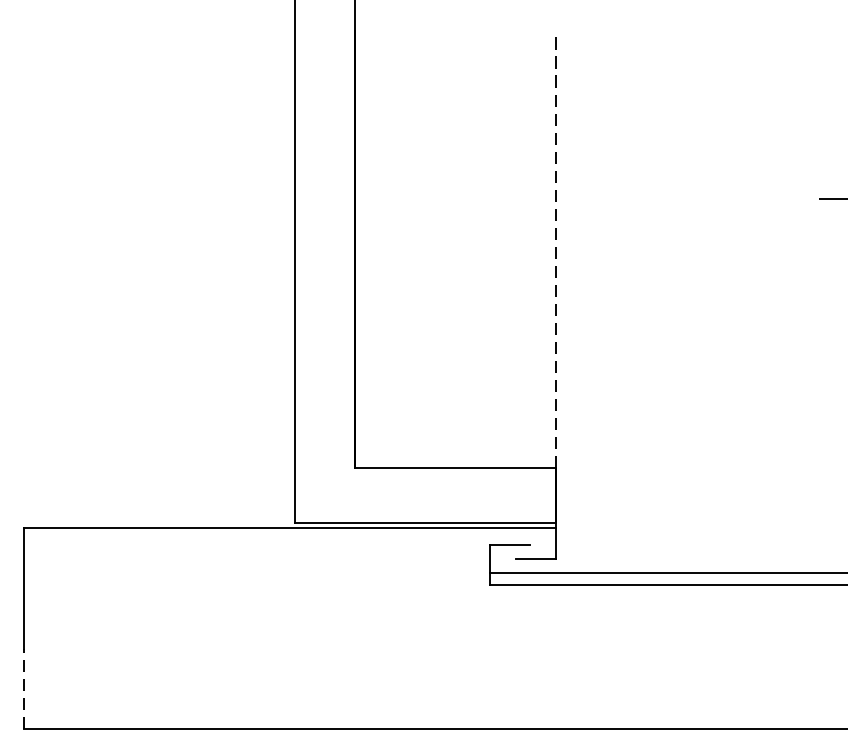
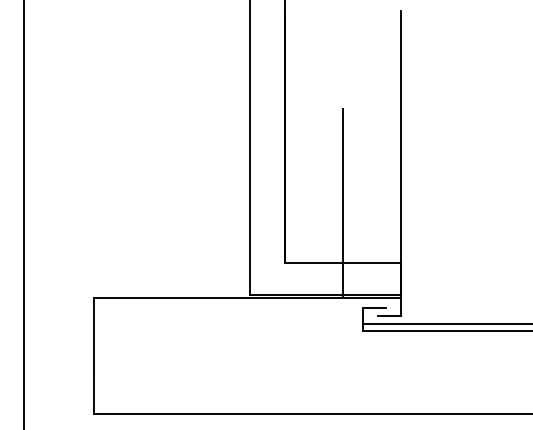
line: (556, 248) -> (401, 136), dashed -> solid
line: (456, 364) -> (343, 203), added
line: (23, 687) -> (93, 390), dashed -> solid

